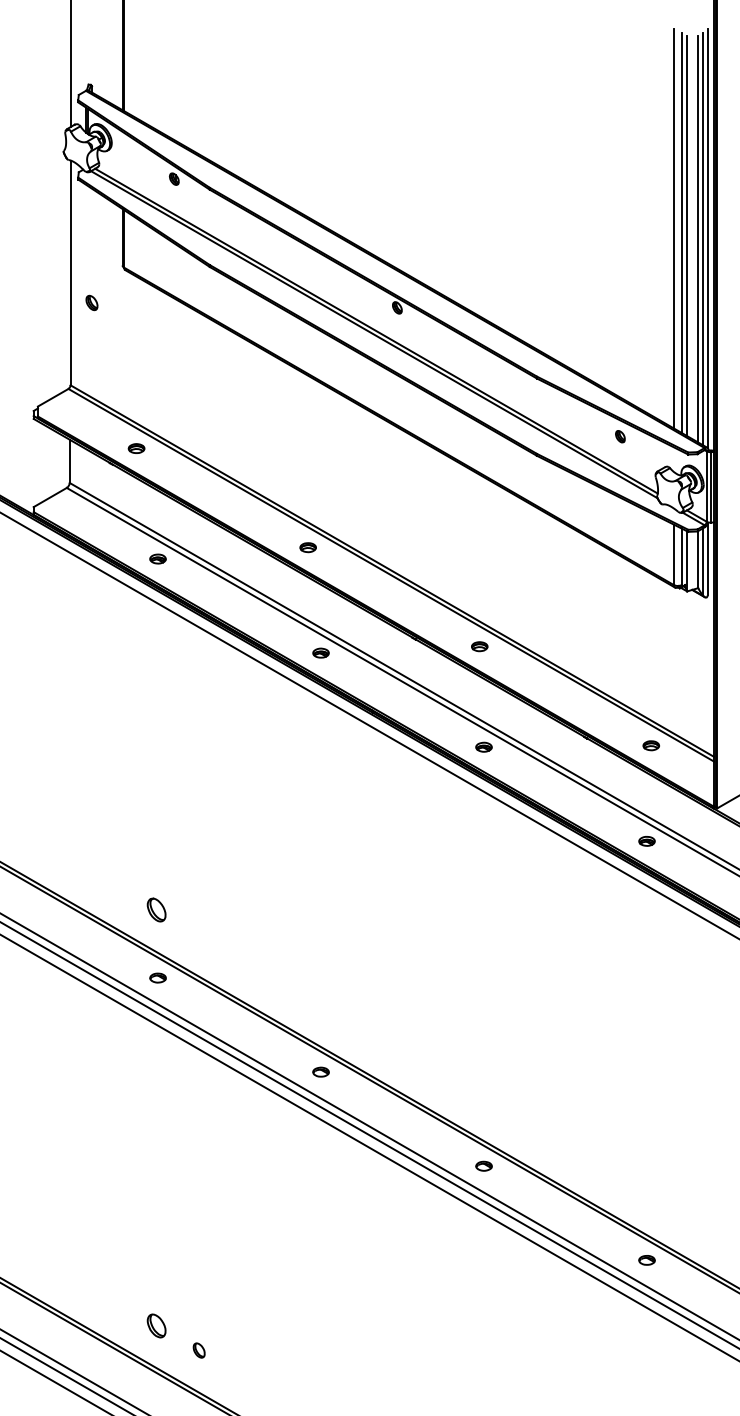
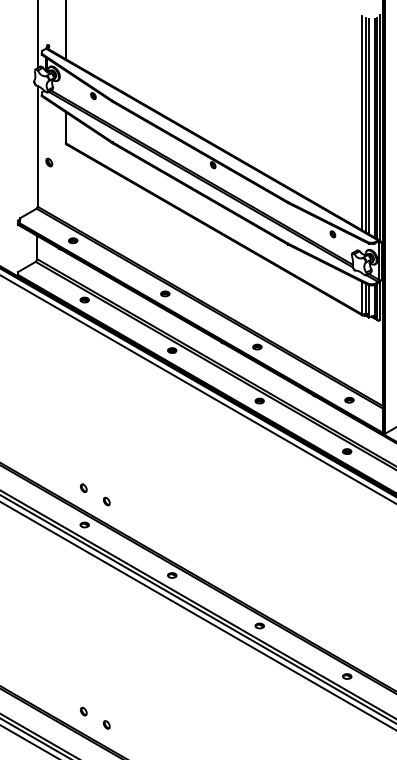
part: (155, 908) -> (83, 487), size x0.62
part: (198, 934) -> (106, 501), added
part: (155, 1325) -> (83, 711), size x0.62

